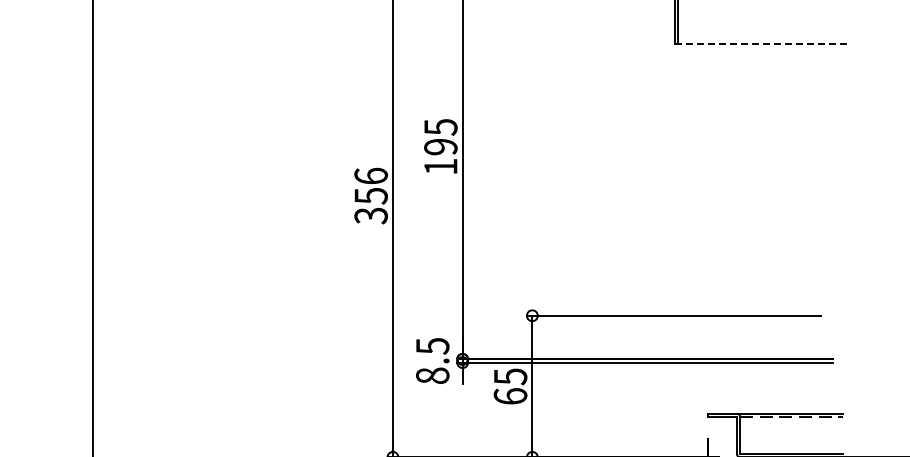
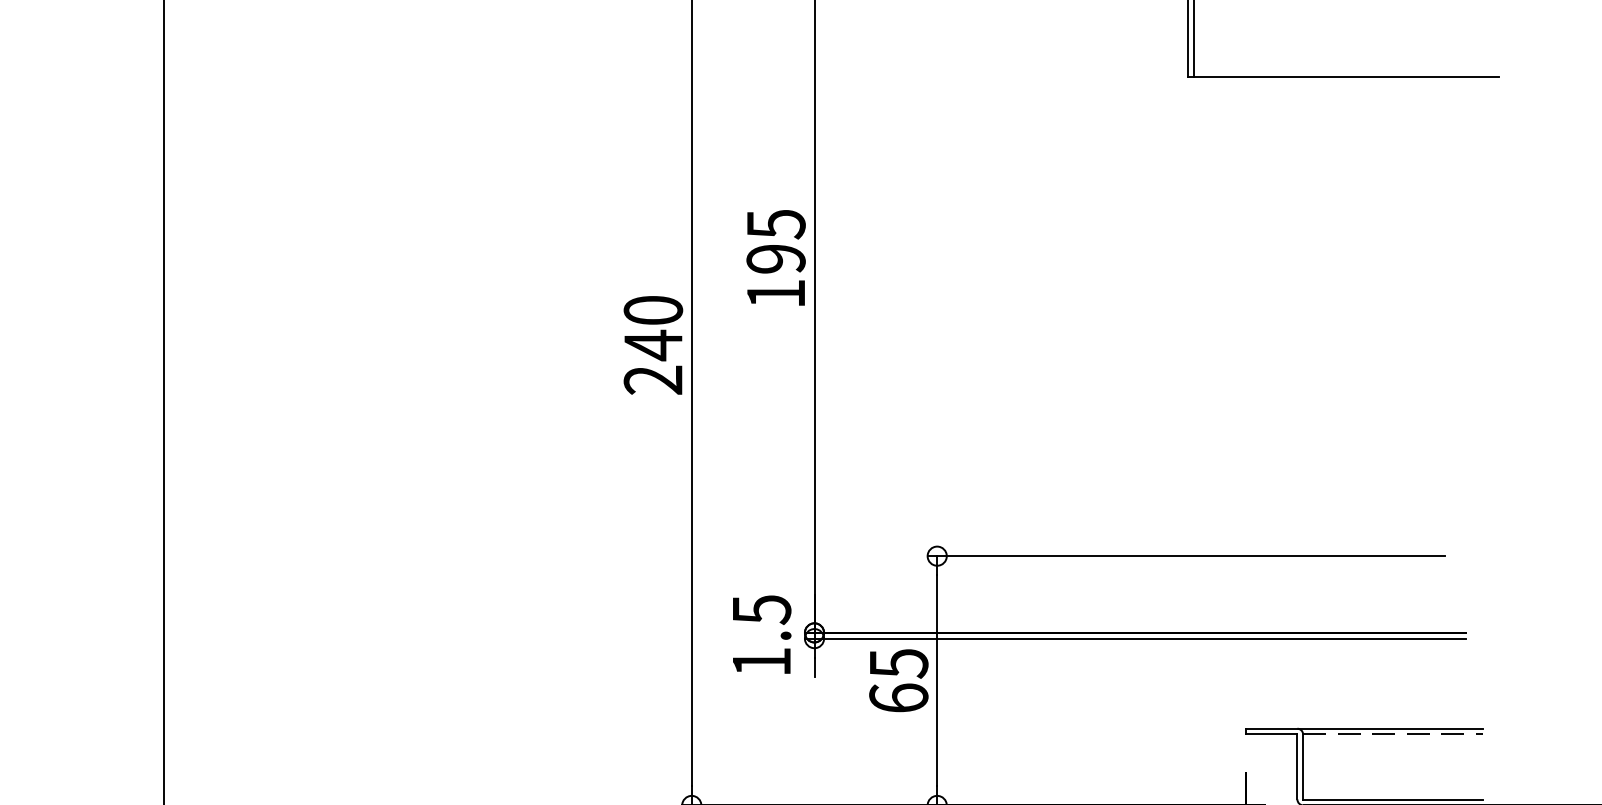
line: (763, 43) -> (1344, 76), dashed -> solid
text: (371, 195) -> (653, 344), 356 -> 240
text: (432, 375) -> (761, 661), 8.5 -> 1.5

